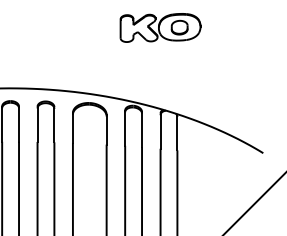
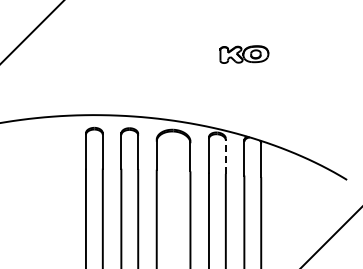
part: (160, 27) -> (244, 54), size x0.6
line: (141, 129) -> (225, 156), solid -> dashed

